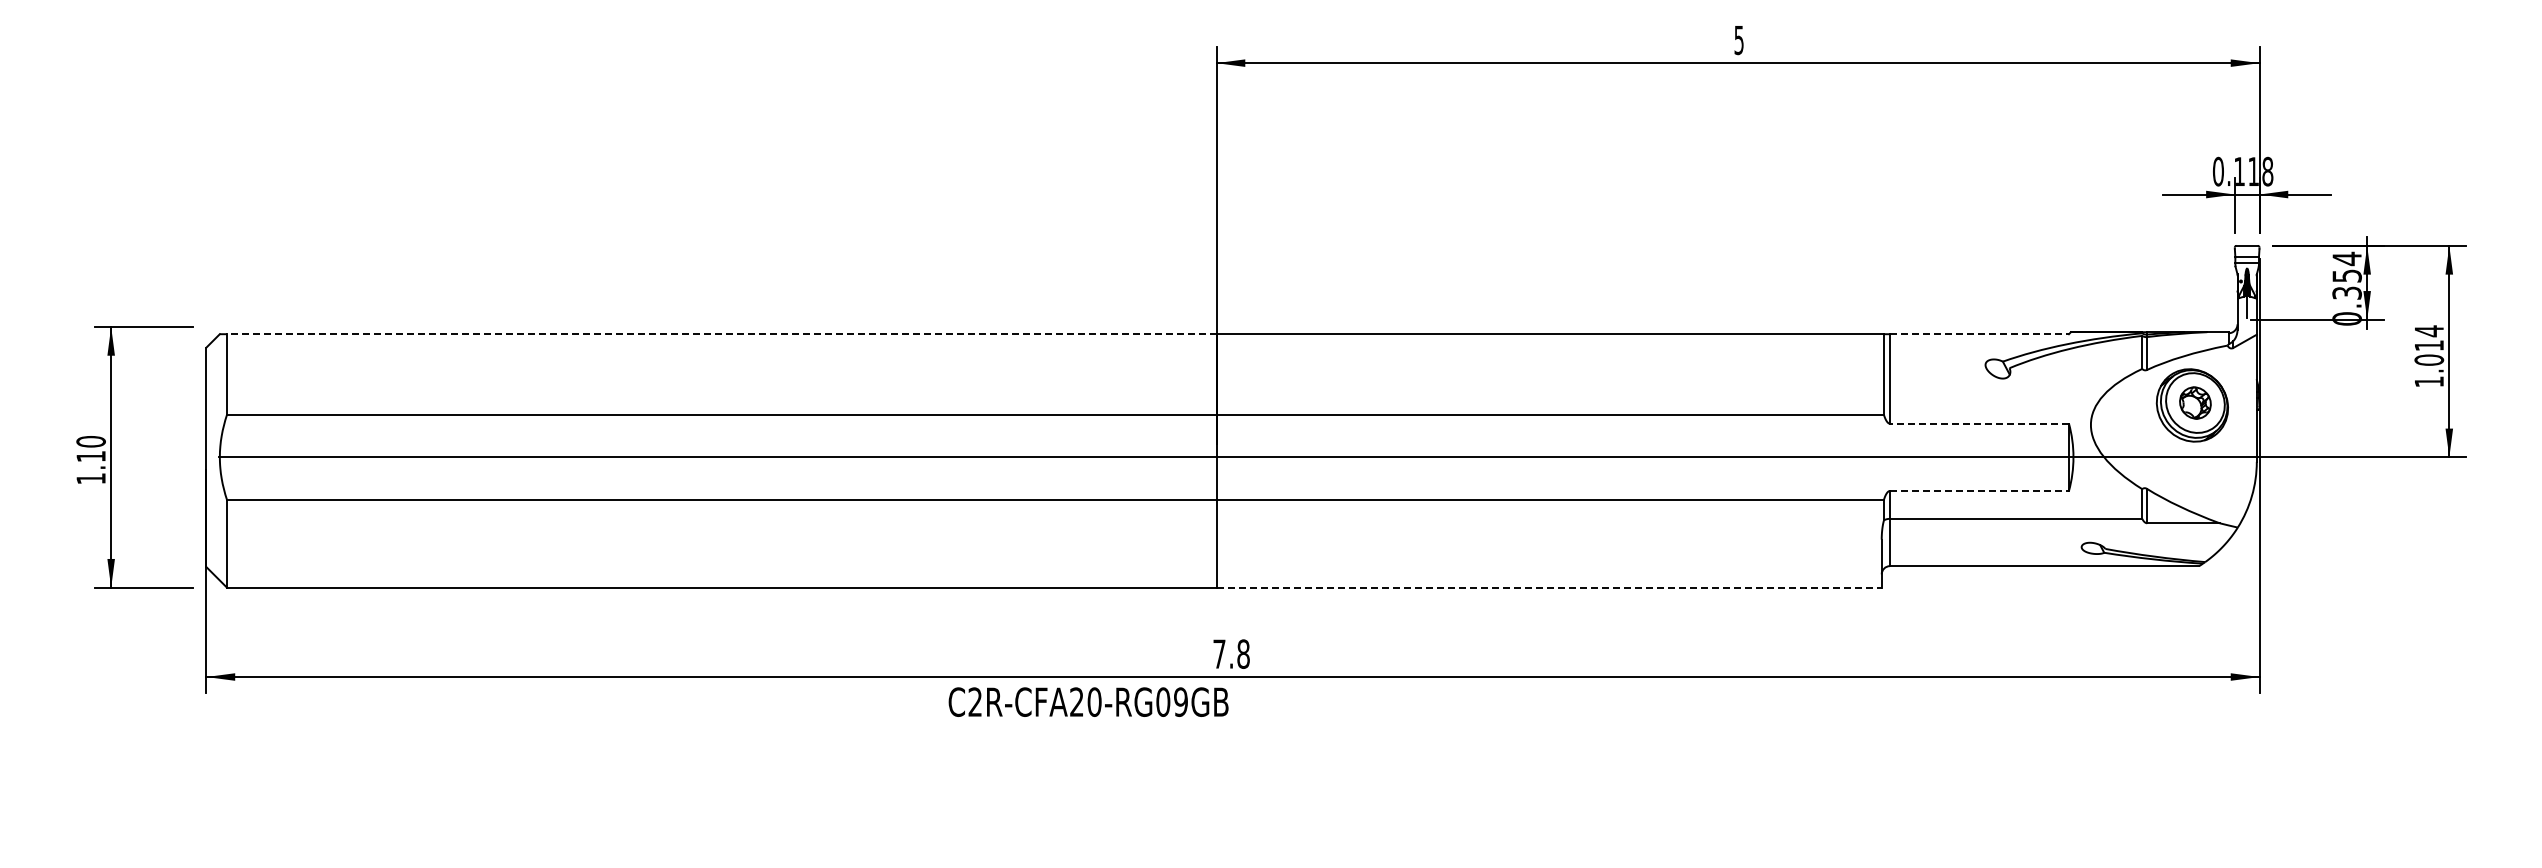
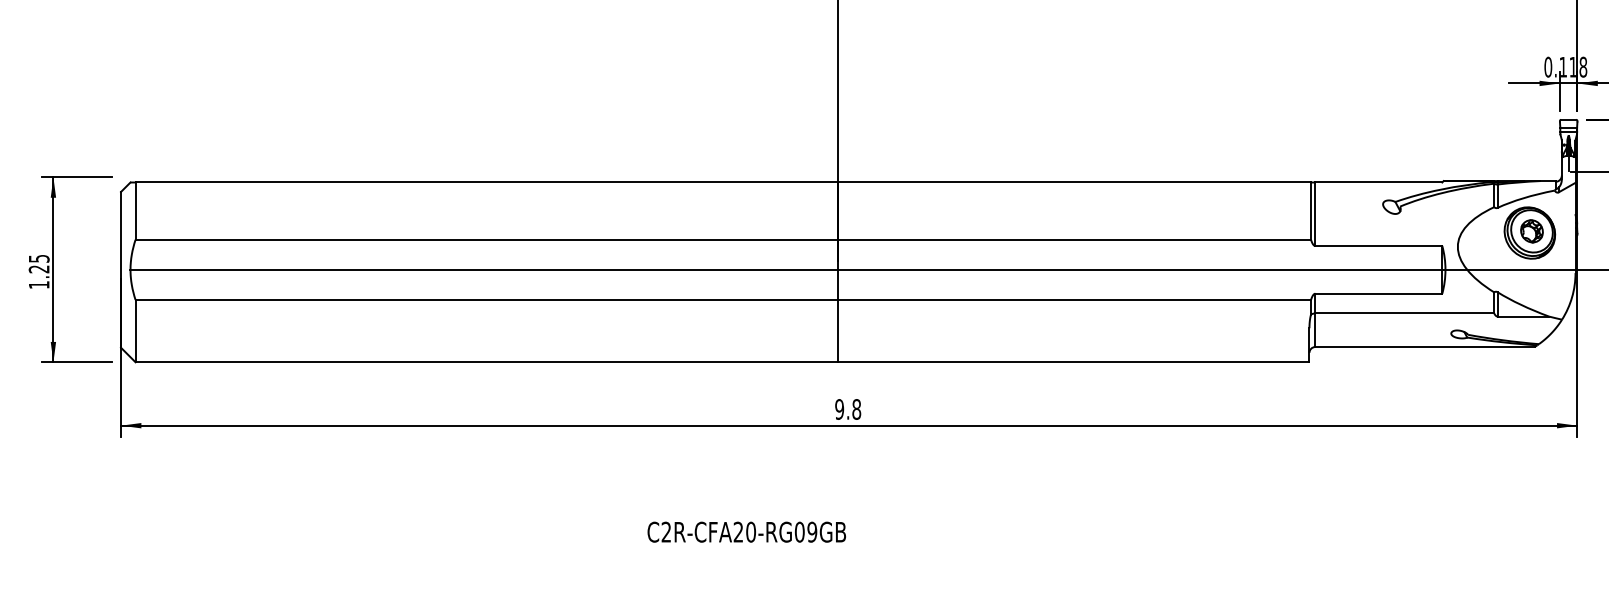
line: (721, 334) -> (486, 182), dashed -> solid
line: (1979, 334) -> (1378, 182), dashed -> solid
line: (1979, 423) -> (1378, 245), dashed -> solid
text: (90, 449) -> (38, 264), 1.10 -> 1.25
line: (1979, 491) -> (1378, 294), dashed -> solid
line: (1549, 587) -> (1073, 362), dashed -> solid
text: (1219, 653) -> (839, 409), 7.8 -> 9.8
text: (1088, 701) -> (746, 531), moved

